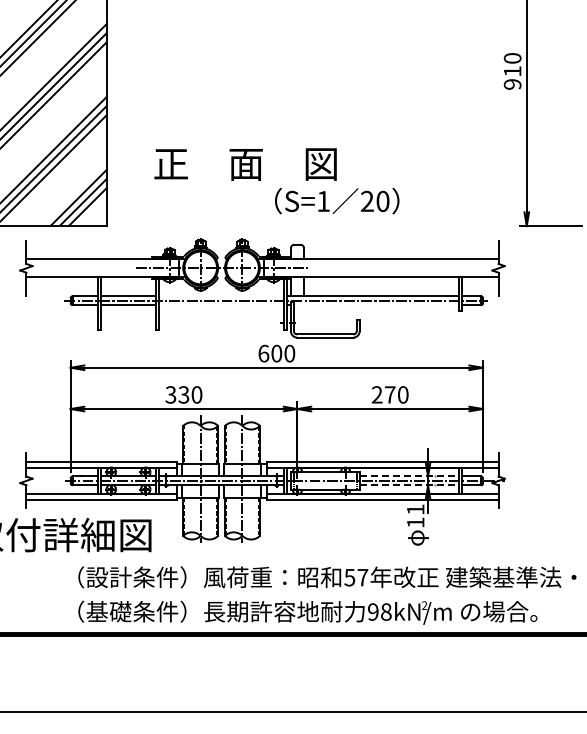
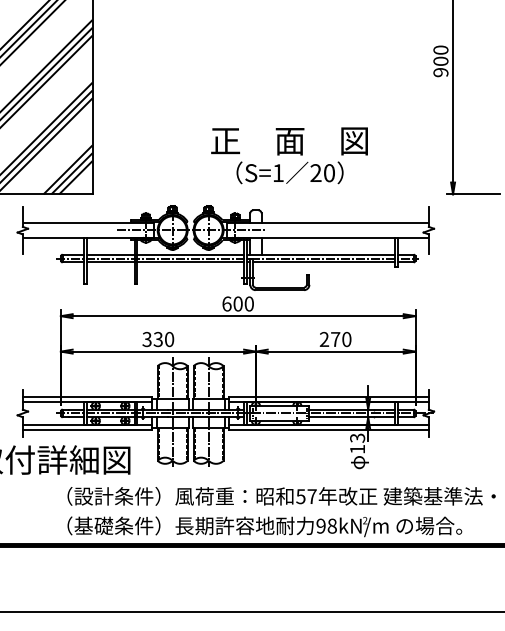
text: (512, 71) -> (440, 61), 910 -> 900
text: (245, 164) -> (289, 141), moved
line: (221, 296) -> (190, 254), added
line: (221, 305) -> (190, 262), added
line: (376, 305) -> (323, 262), added
line: (409, 476) -> (352, 409), dashed -> solid
line: (409, 485) -> (352, 417), dashed -> solid
text: (415, 509) -> (357, 438), 11 -> 13

